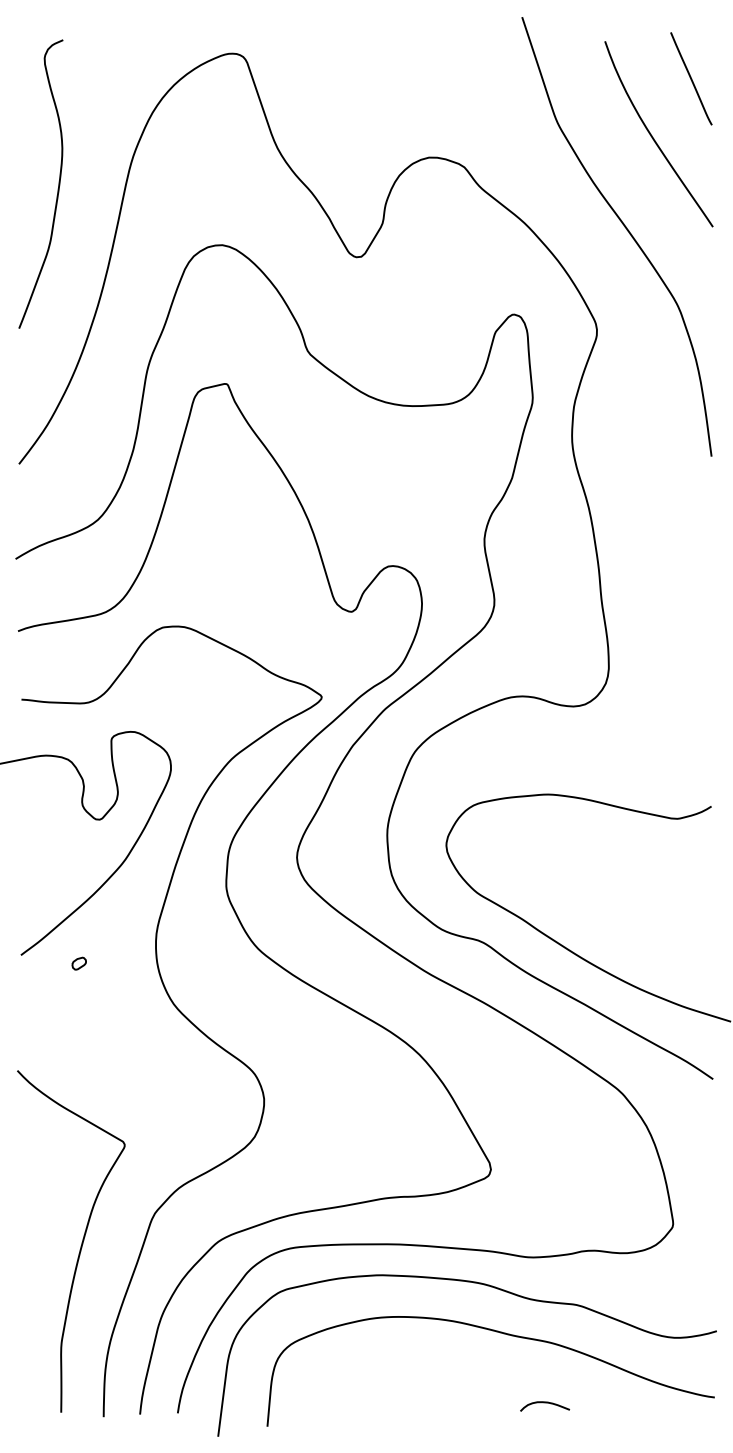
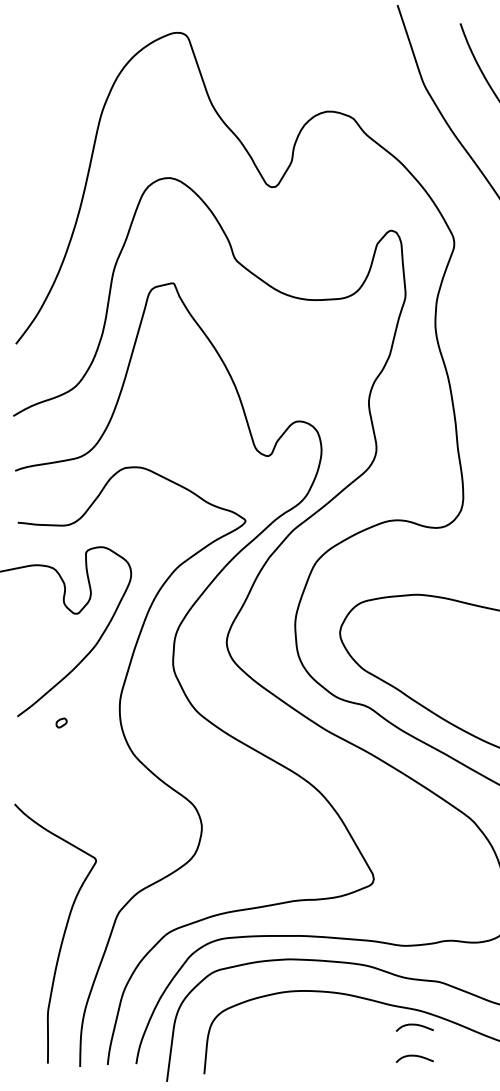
curve: (57, 188) -> (45, 135), removed
curve: (545, 1362) -> (415, 1025), added

